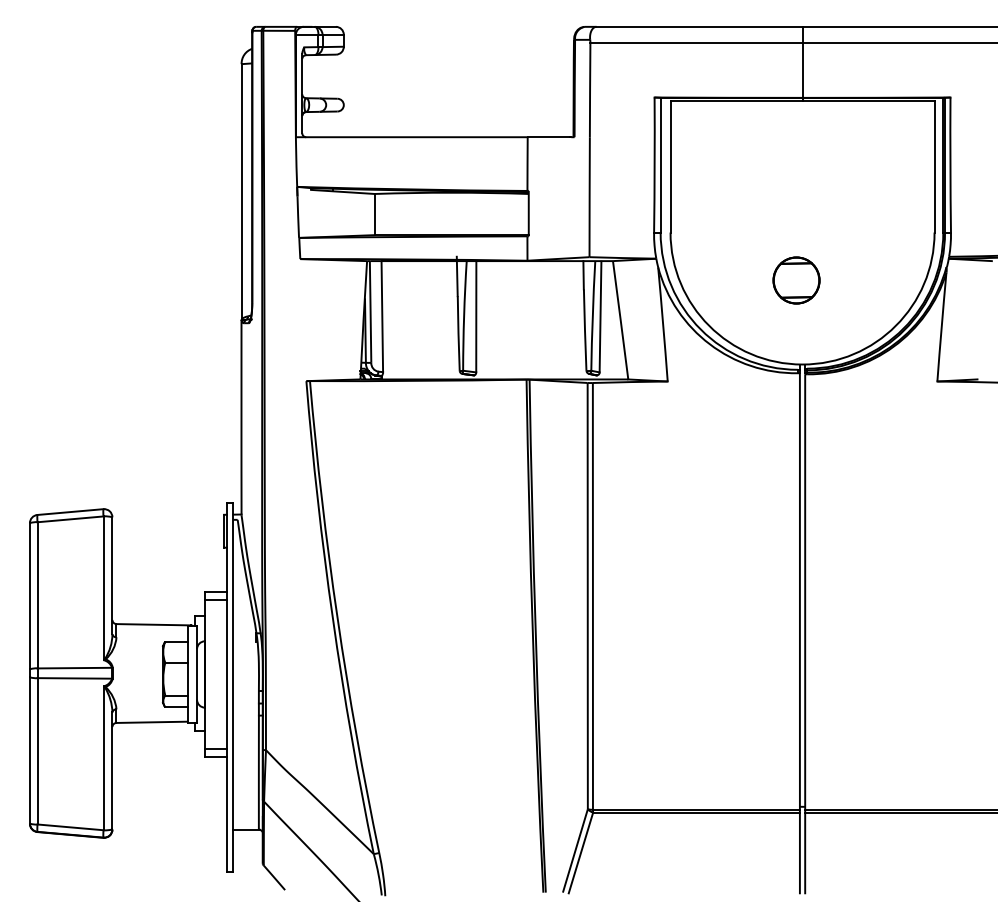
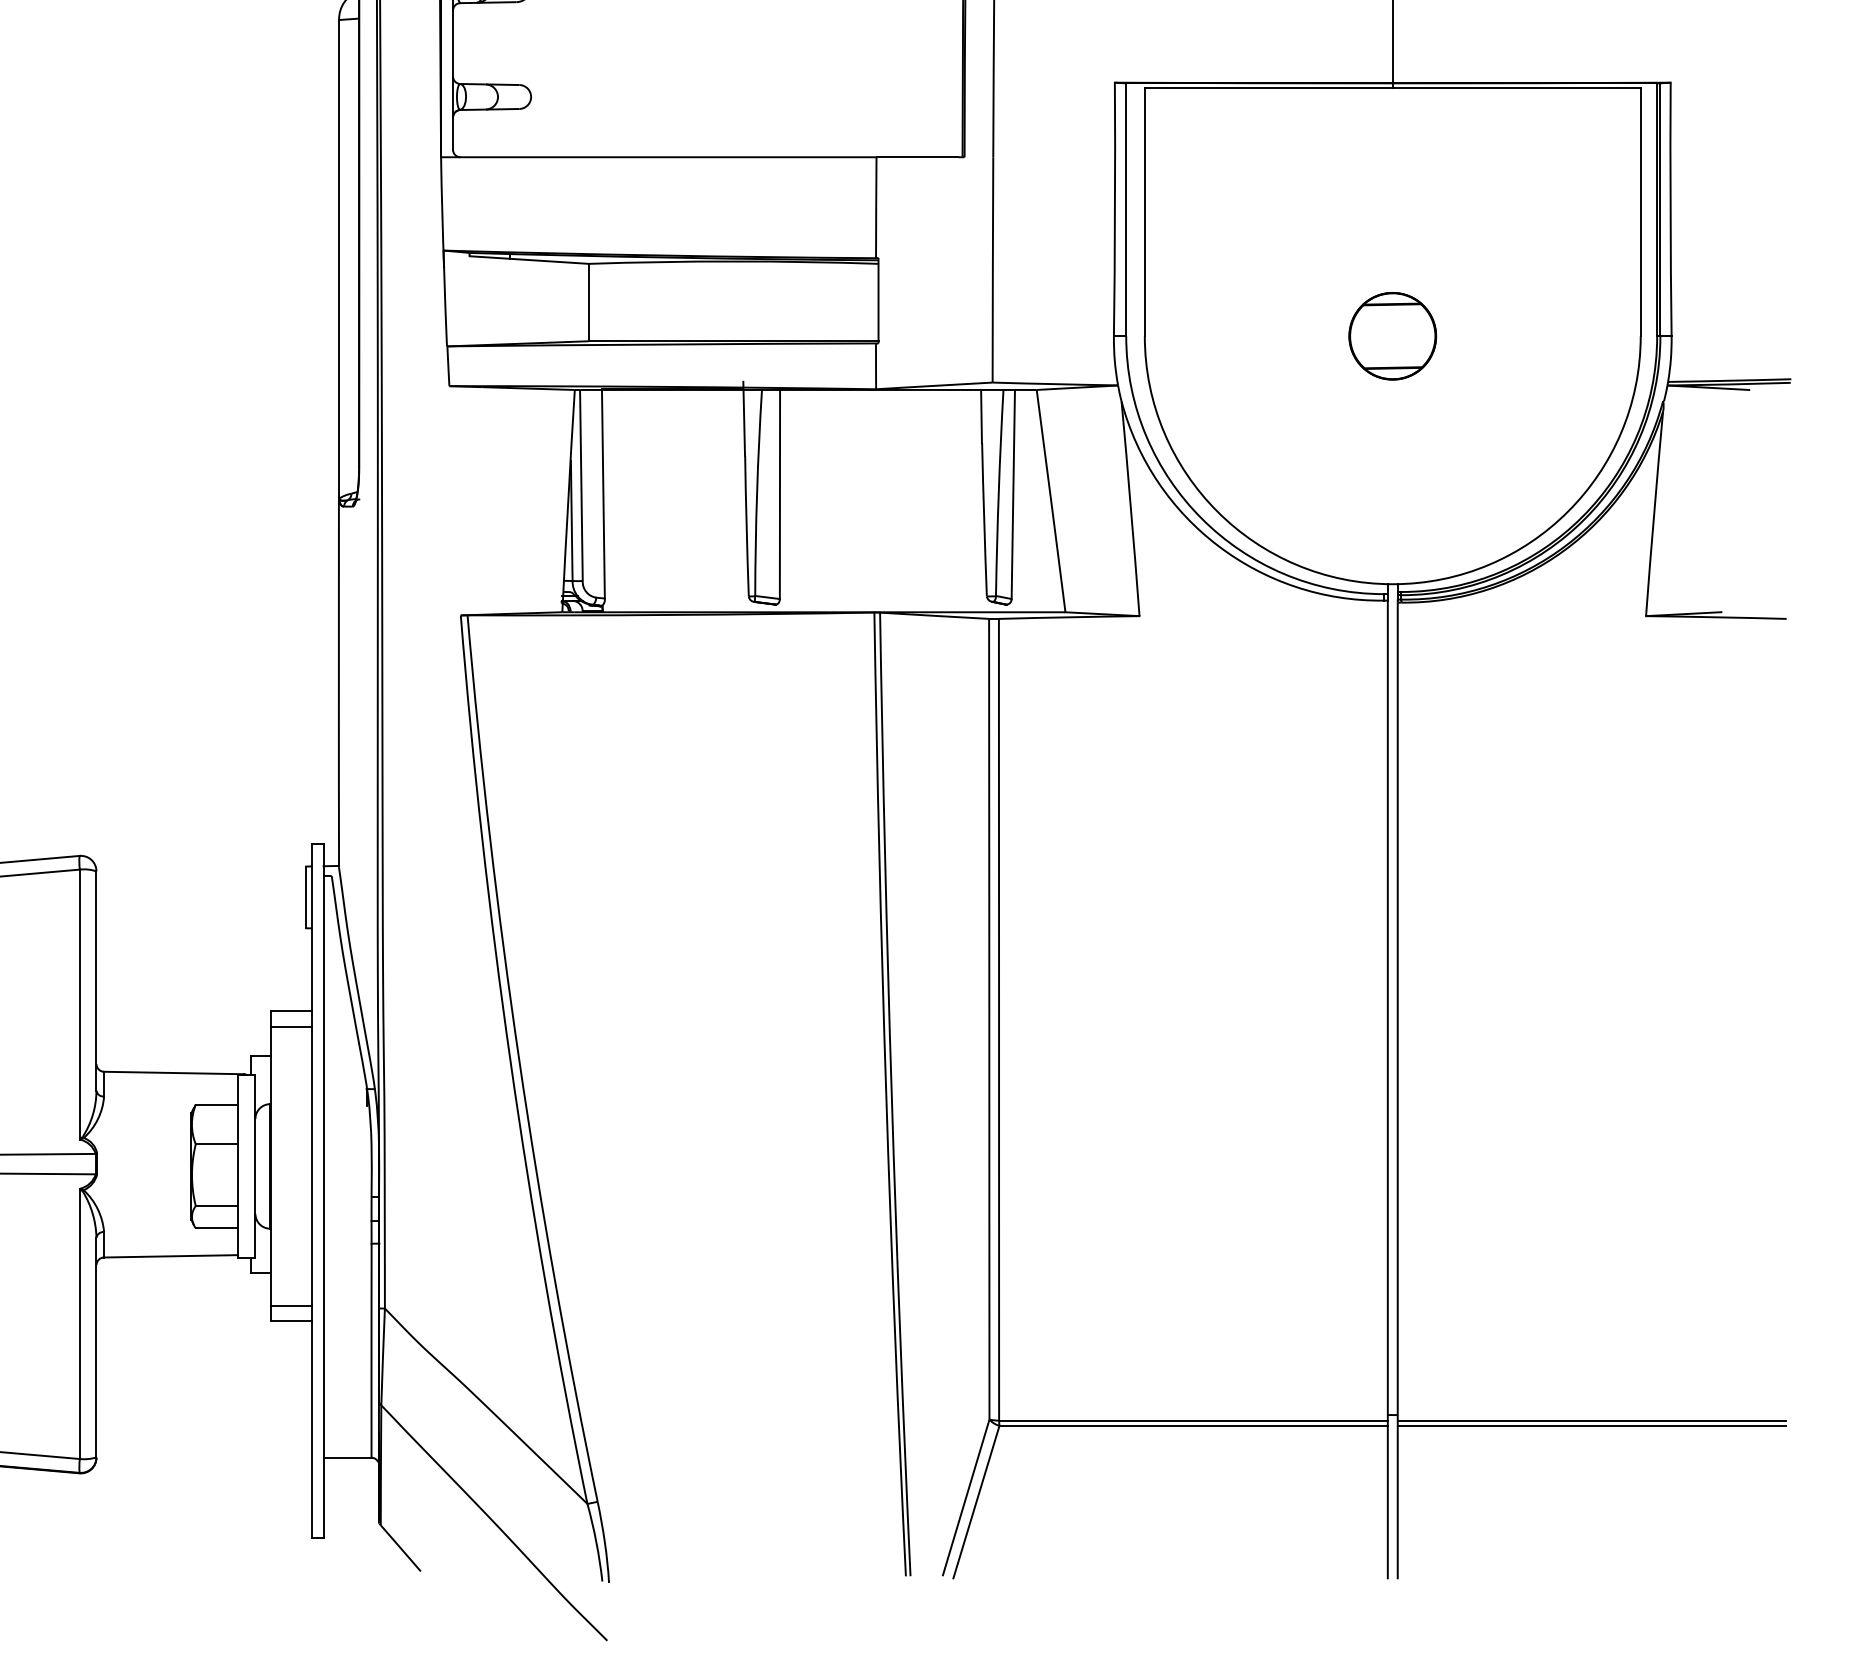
part: (796, 280) -> (1392, 336), moved

